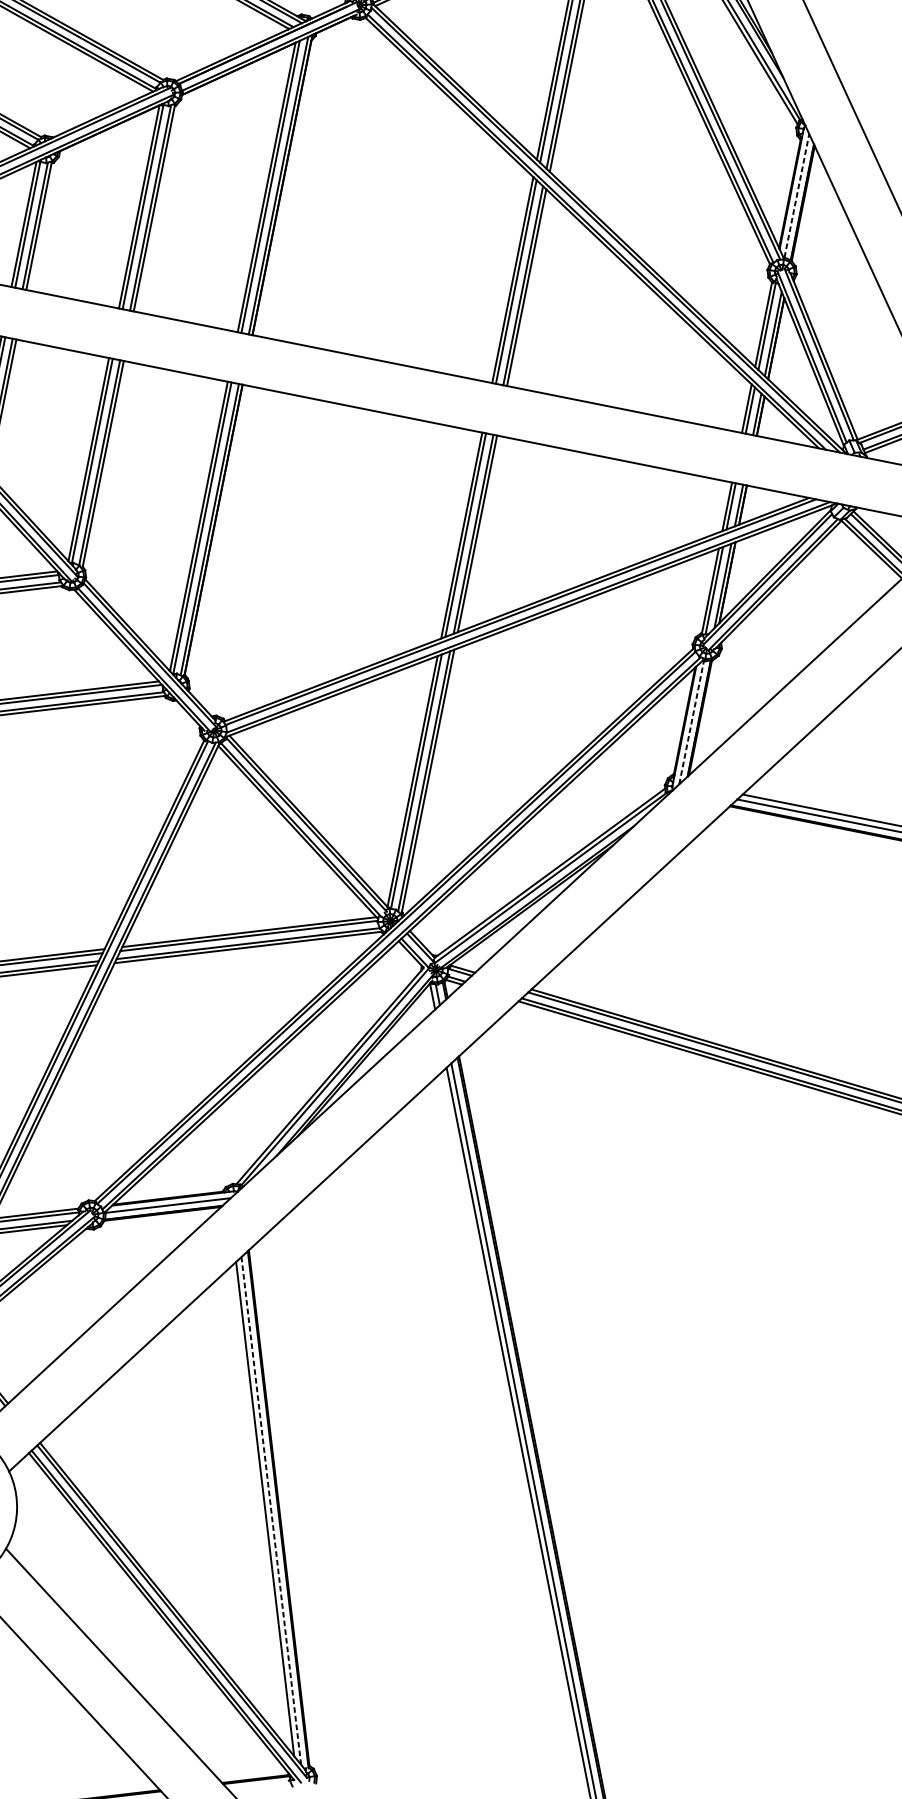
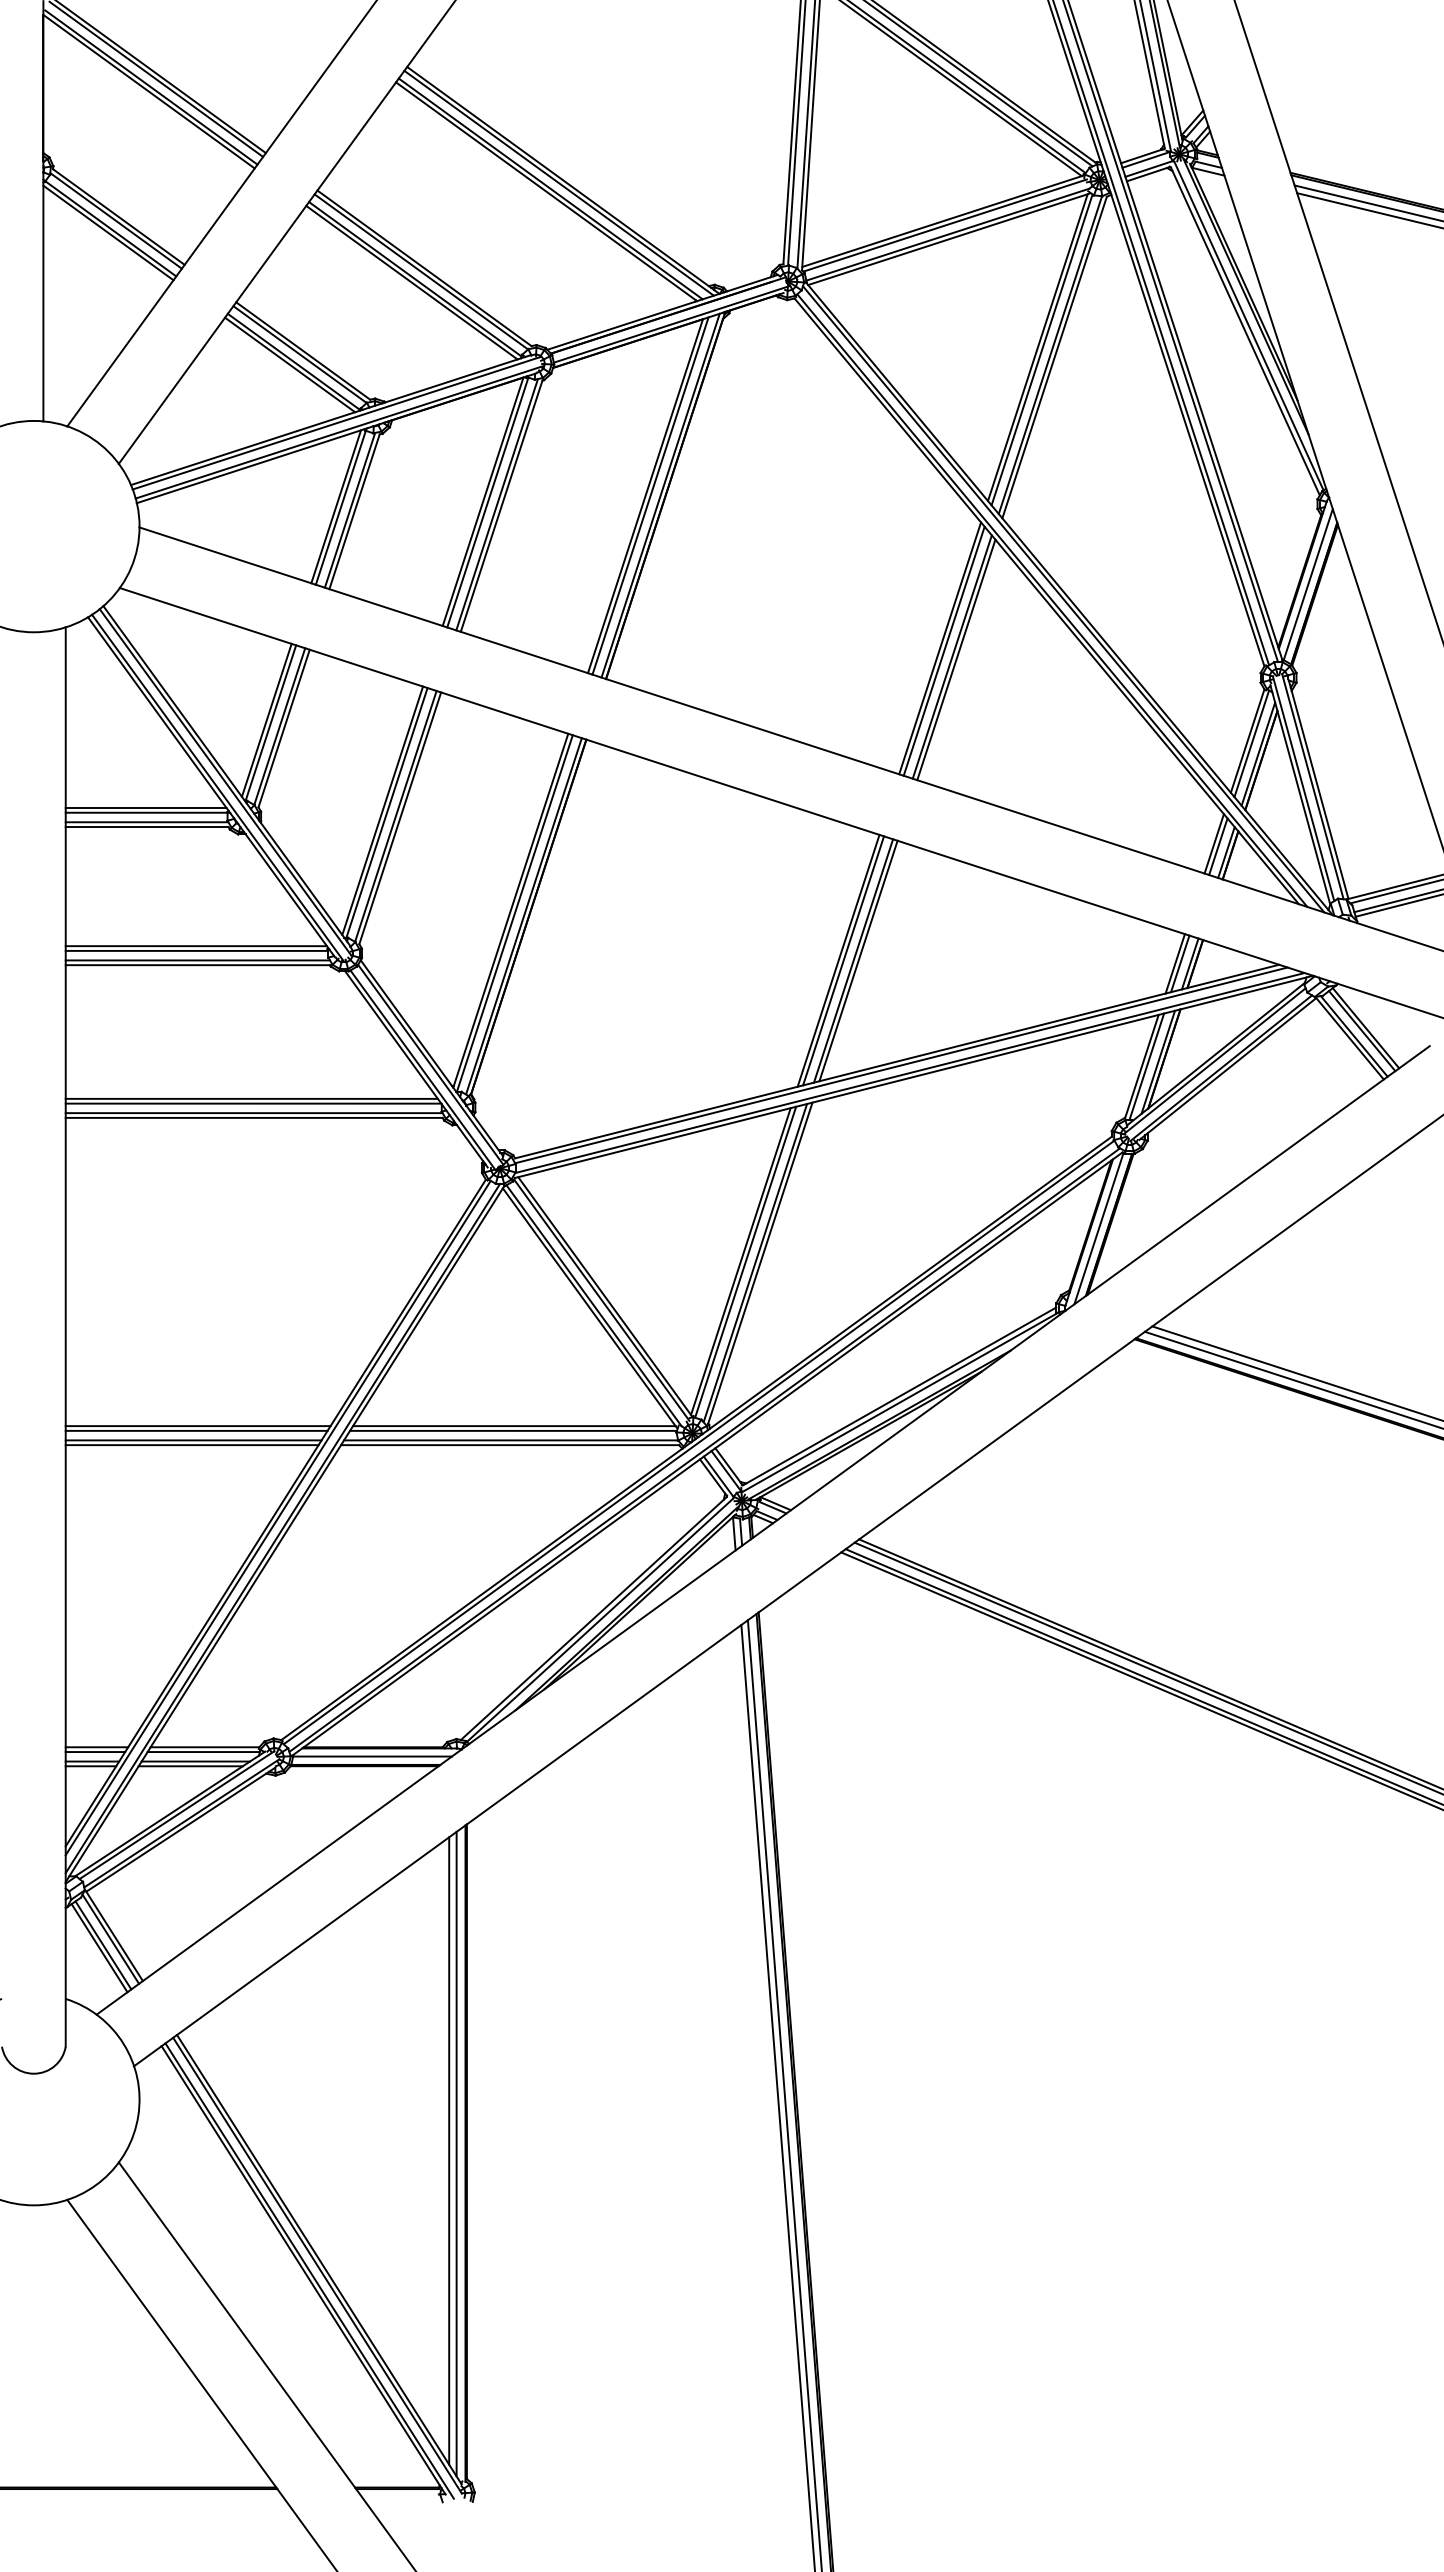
line: (797, 195) -> (1308, 584), dashed -> solid
line: (692, 722) -> (1099, 1228), dashed -> solid
line: (271, 1510) -> (456, 2153), dashed -> solid

